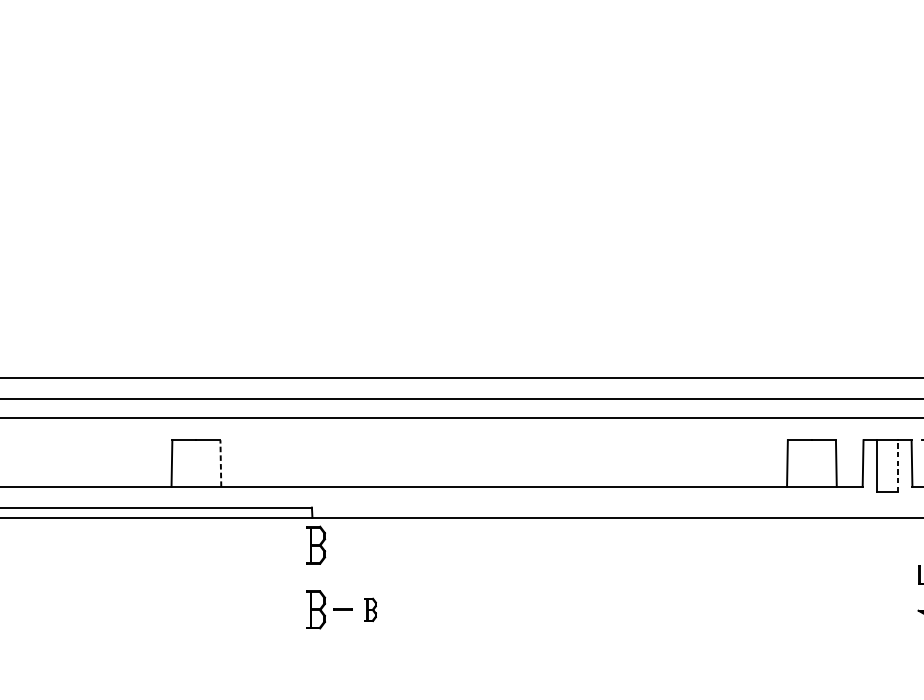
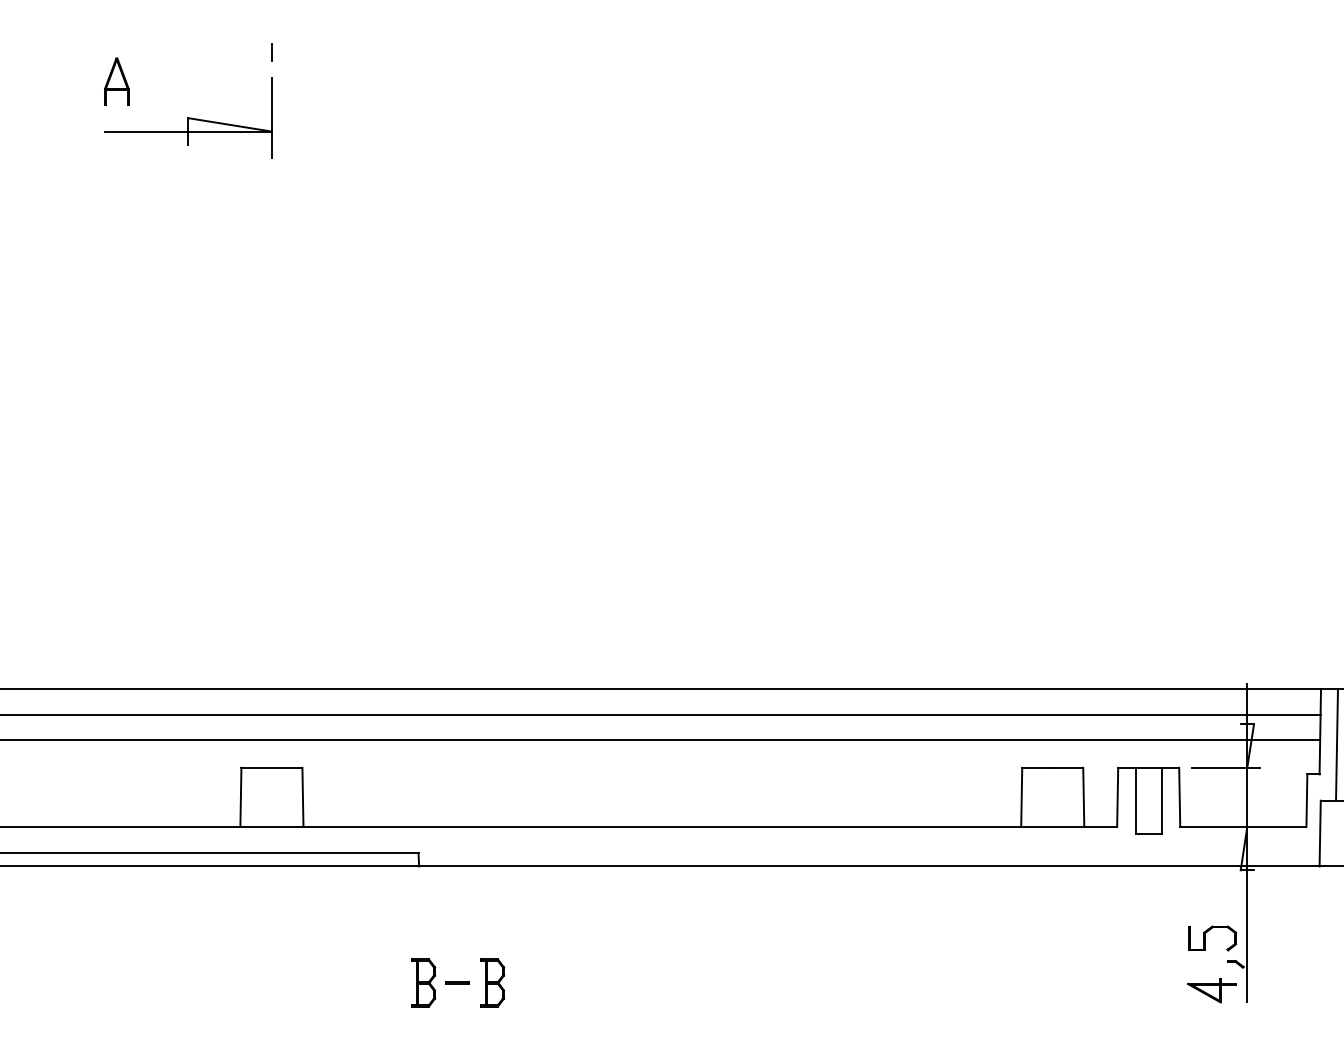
line: (220, 463) -> (302, 797), dashed -> solid
line: (897, 466) -> (1161, 800), dashed -> solid
part: (315, 544) -> (423, 900), removed
part: (370, 609) -> (492, 982), size x1.67

